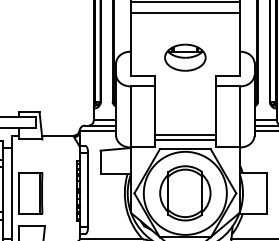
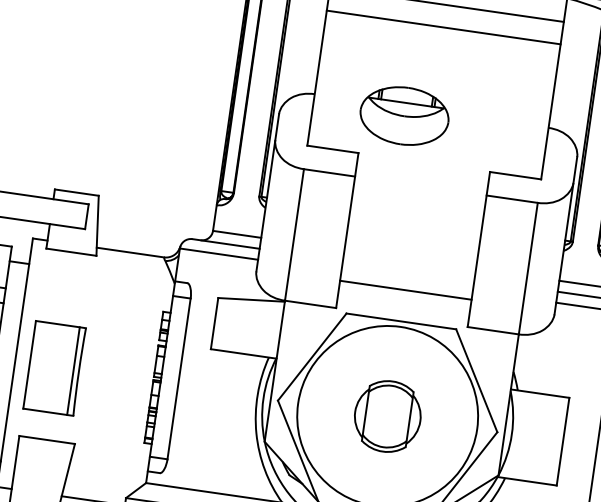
part: (185, 57) -> (404, 115), moved
line: (184, 140) -> (402, 302), removed
part: (185, 193) -> (387, 416), size x0.6

